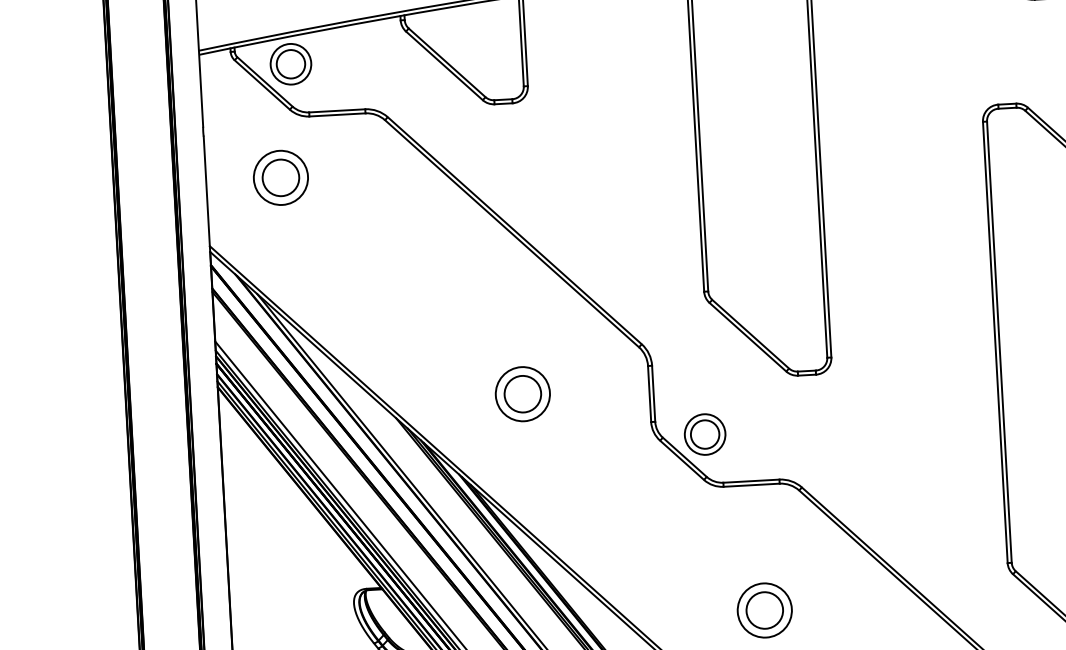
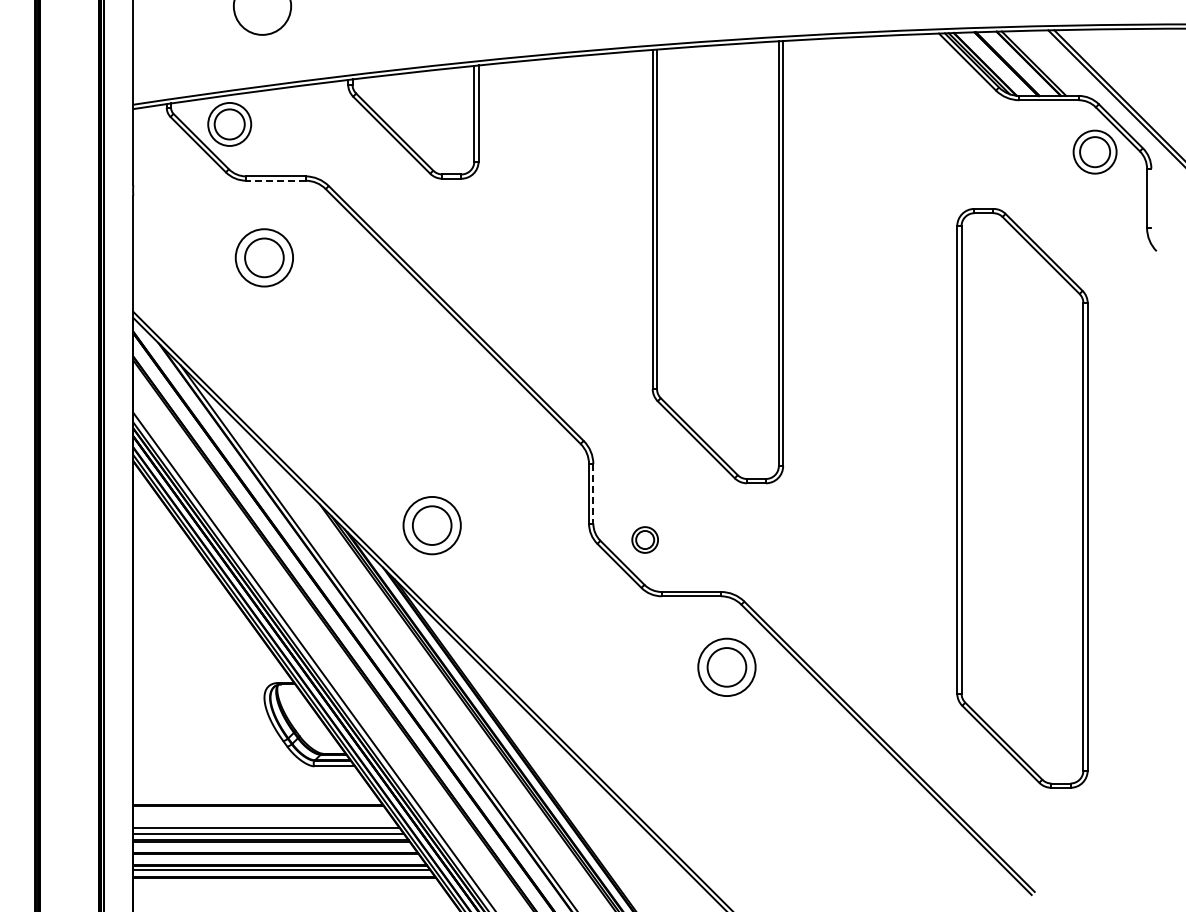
line: (337, 114) -> (275, 180), solid -> dashed
part: (280, 177) -> (263, 257), moved
line: (653, 393) -> (593, 493), solid -> dashed
part: (522, 394) -> (431, 525), moved
part: (704, 434) -> (644, 539), size x0.6
part: (764, 609) -> (726, 666), moved

